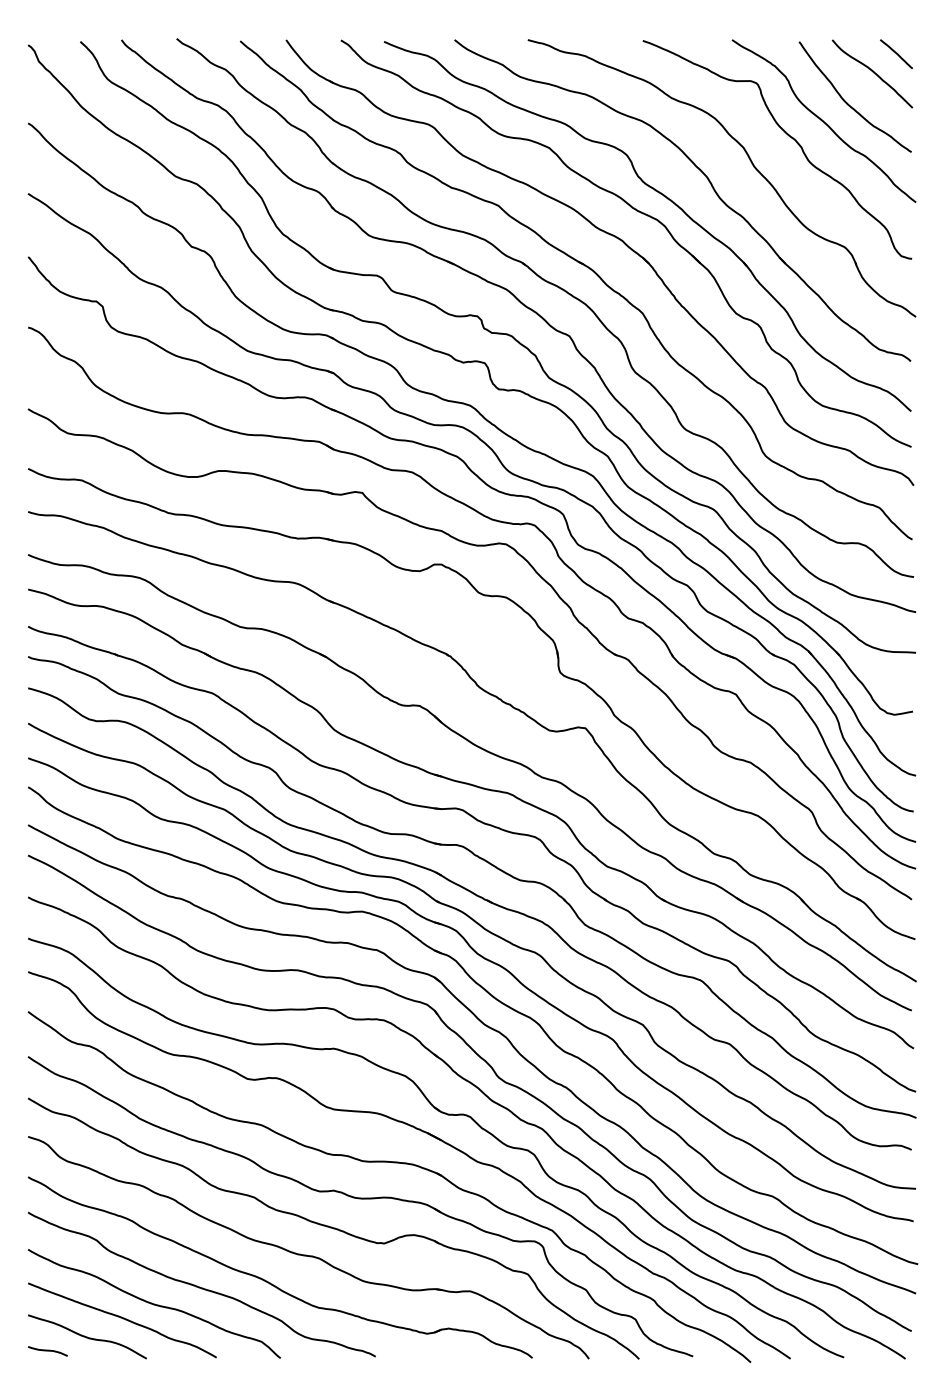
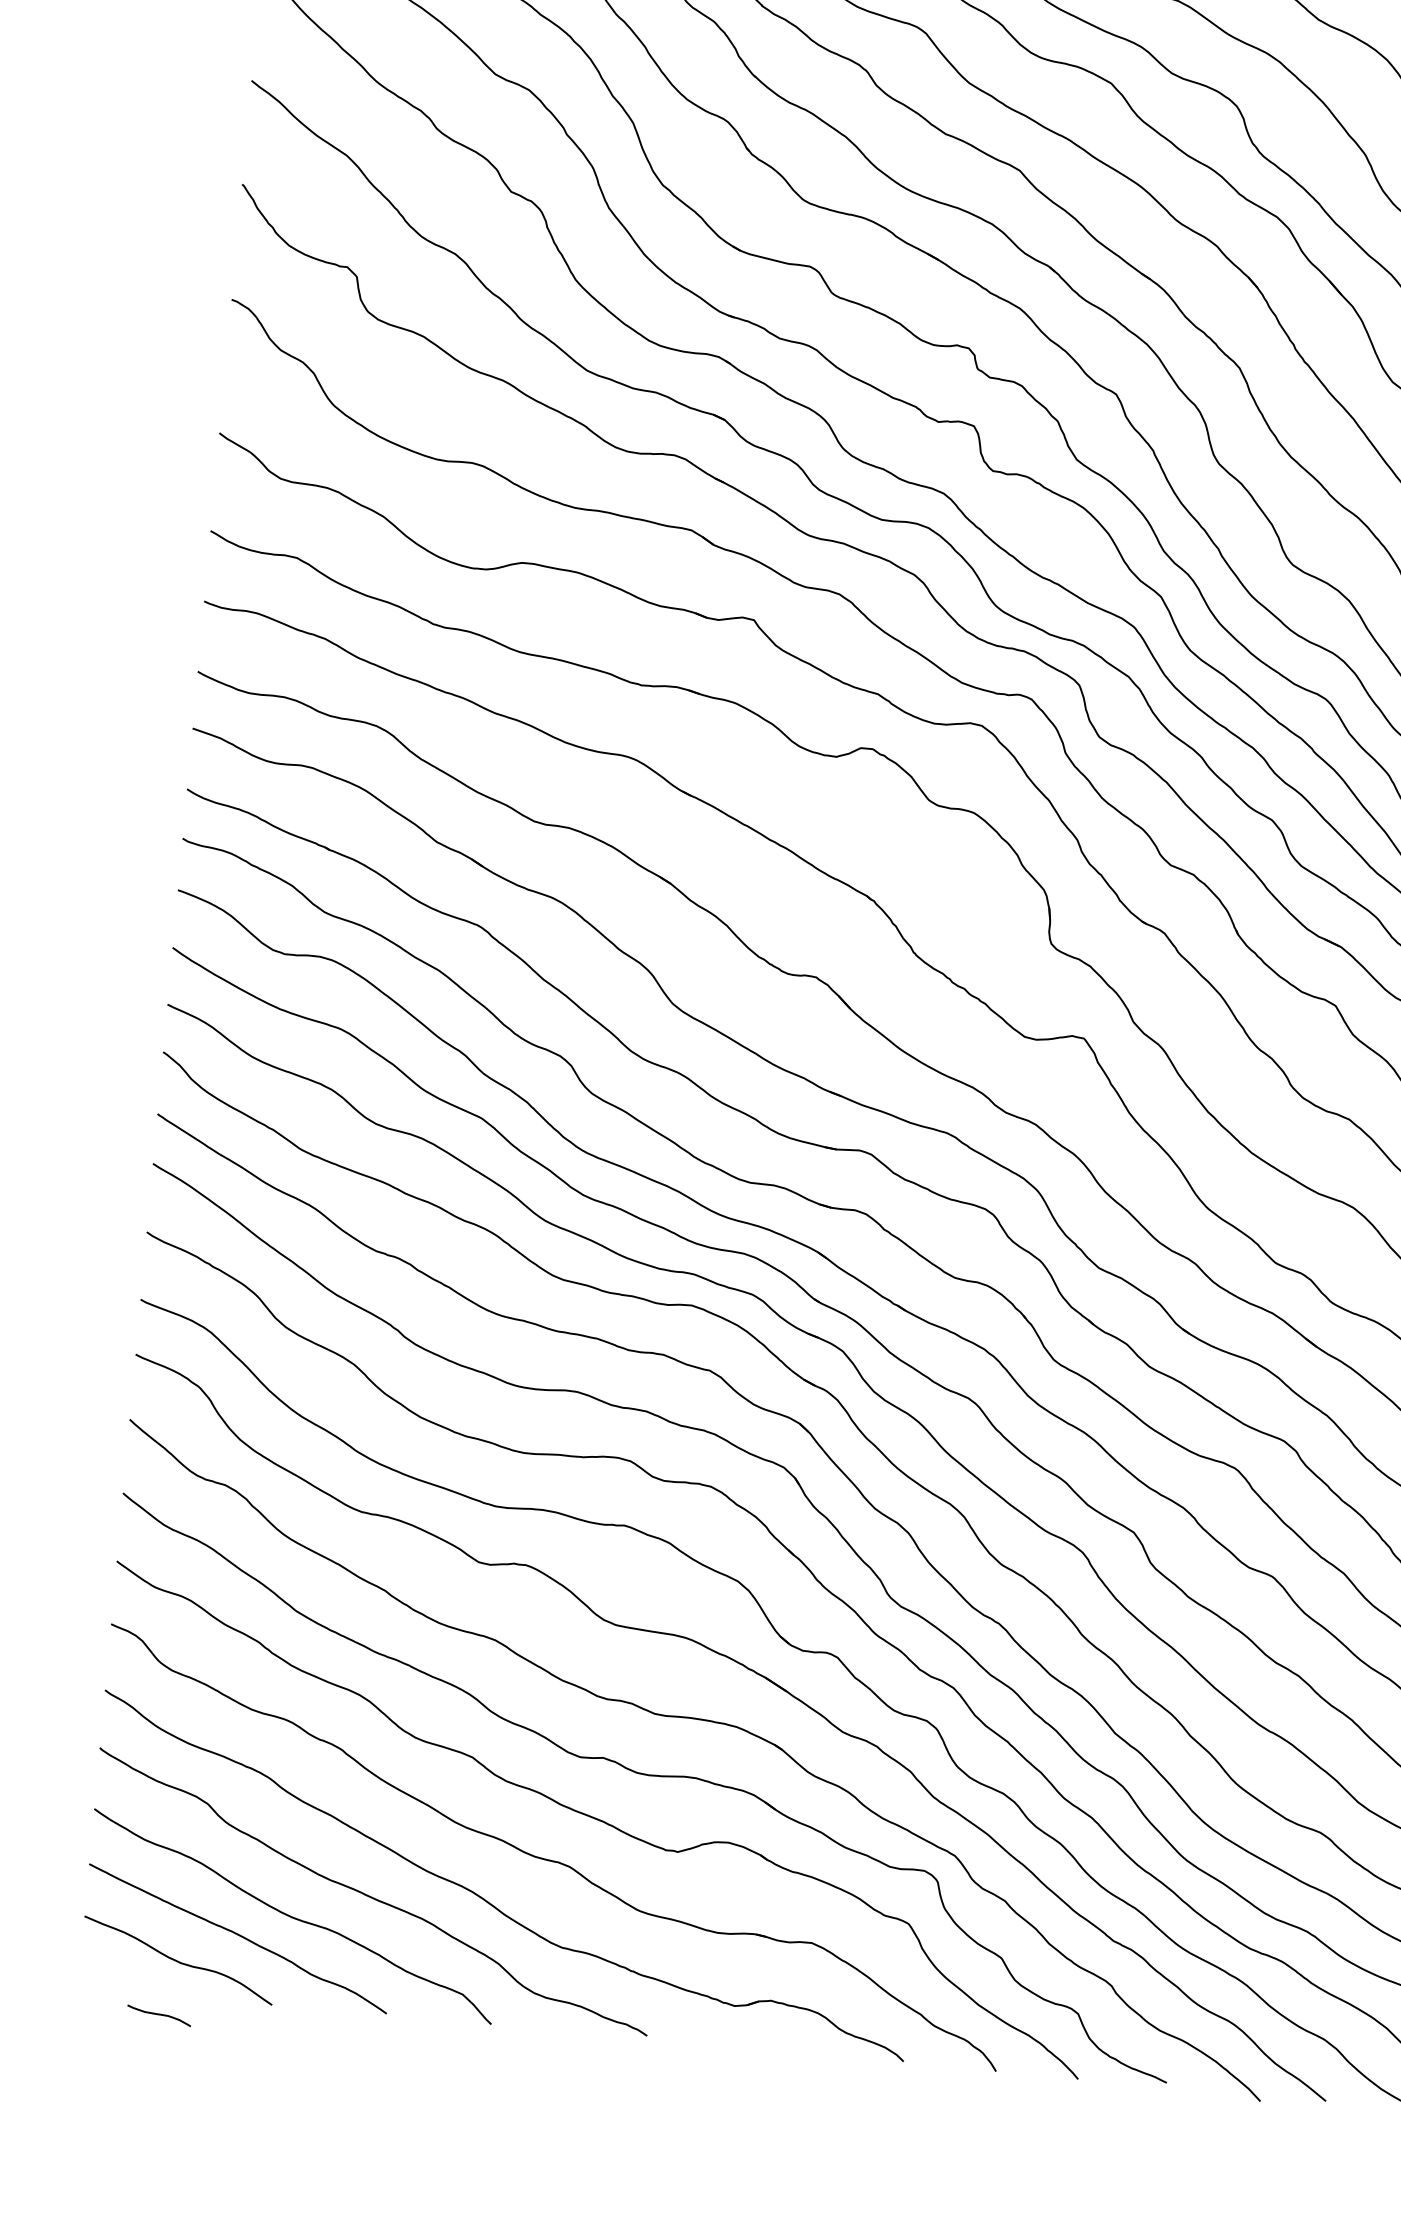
curve: (47, 1351) -> (158, 2015), moved

